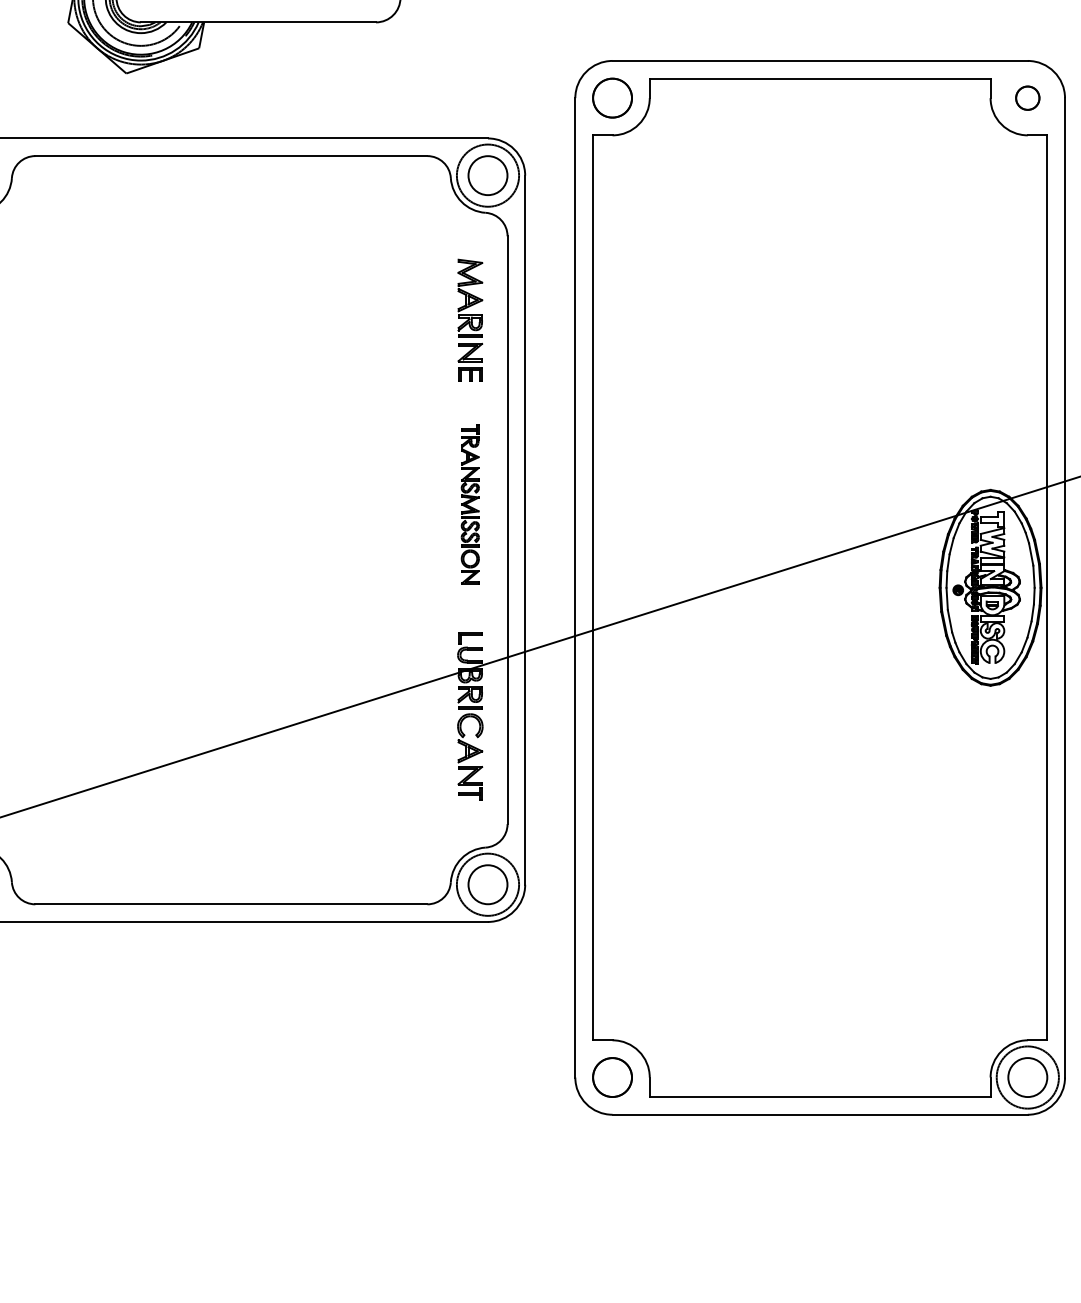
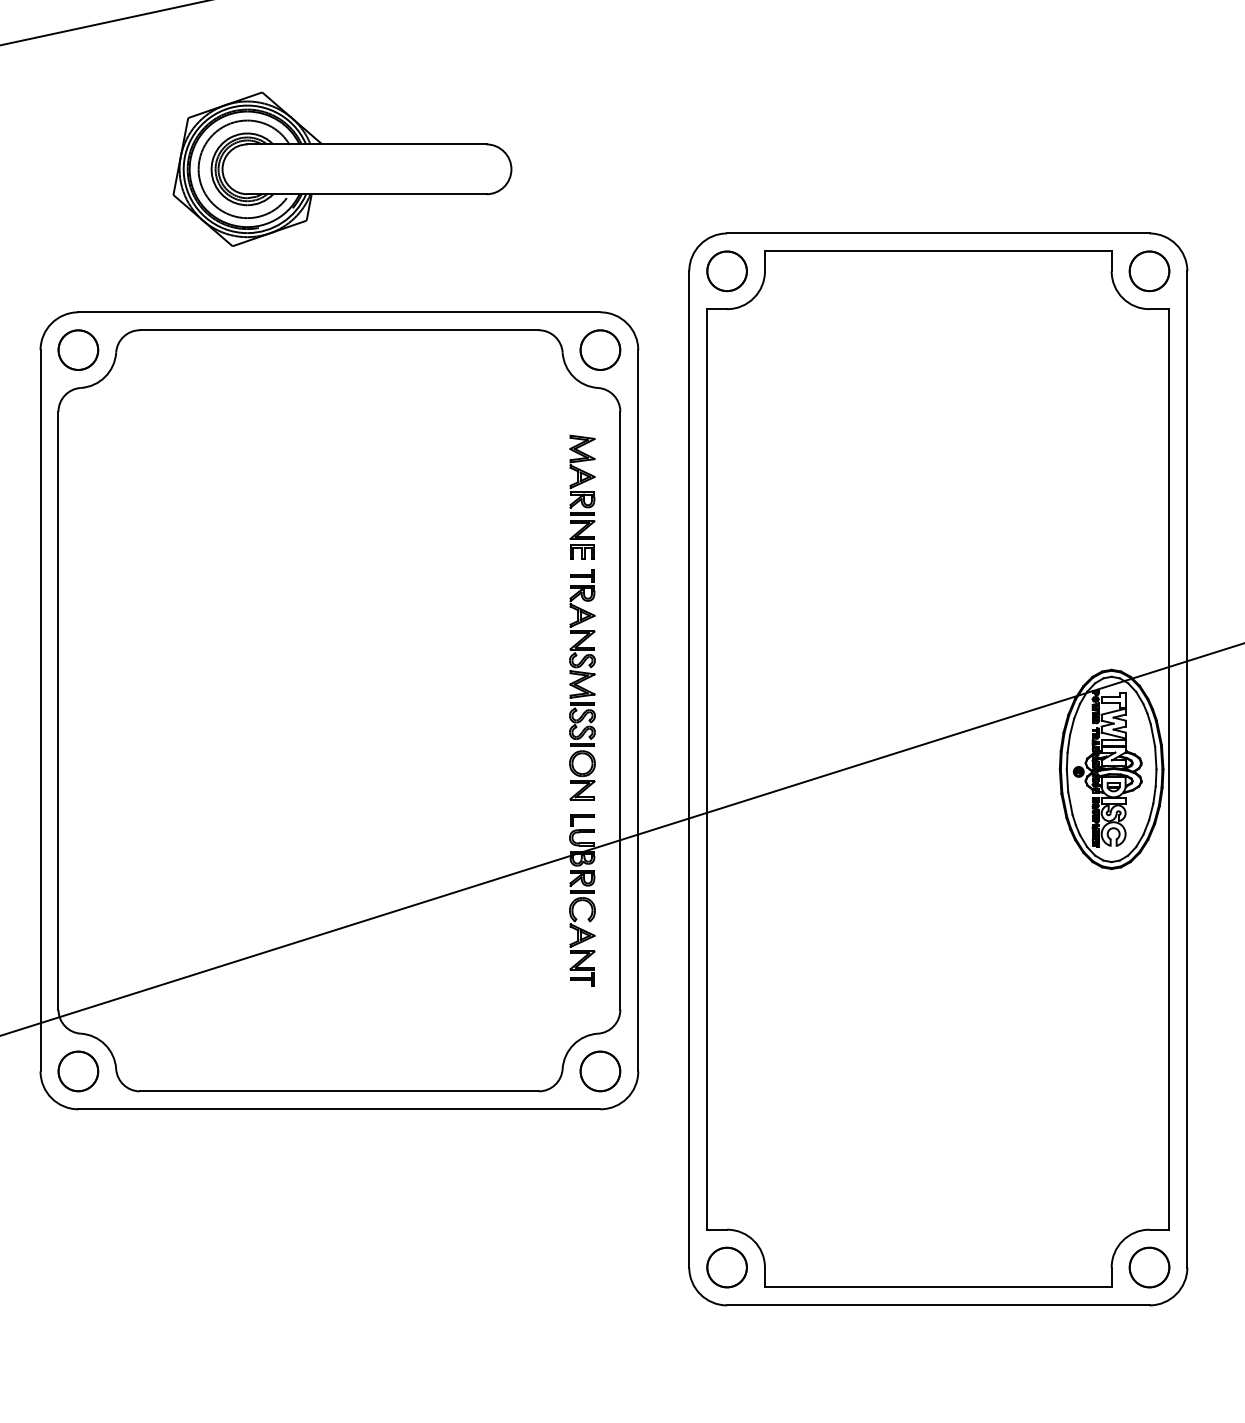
part: (1027, 98) -> (1149, 271), size x1.67
circle: (488, 175) -> (600, 349), size x0.62
part: (470, 504) -> (582, 684), size x1.43
circle: (488, 884) -> (600, 1071), size x0.62
circle: (1027, 1077) -> (1149, 1267), size x0.62

